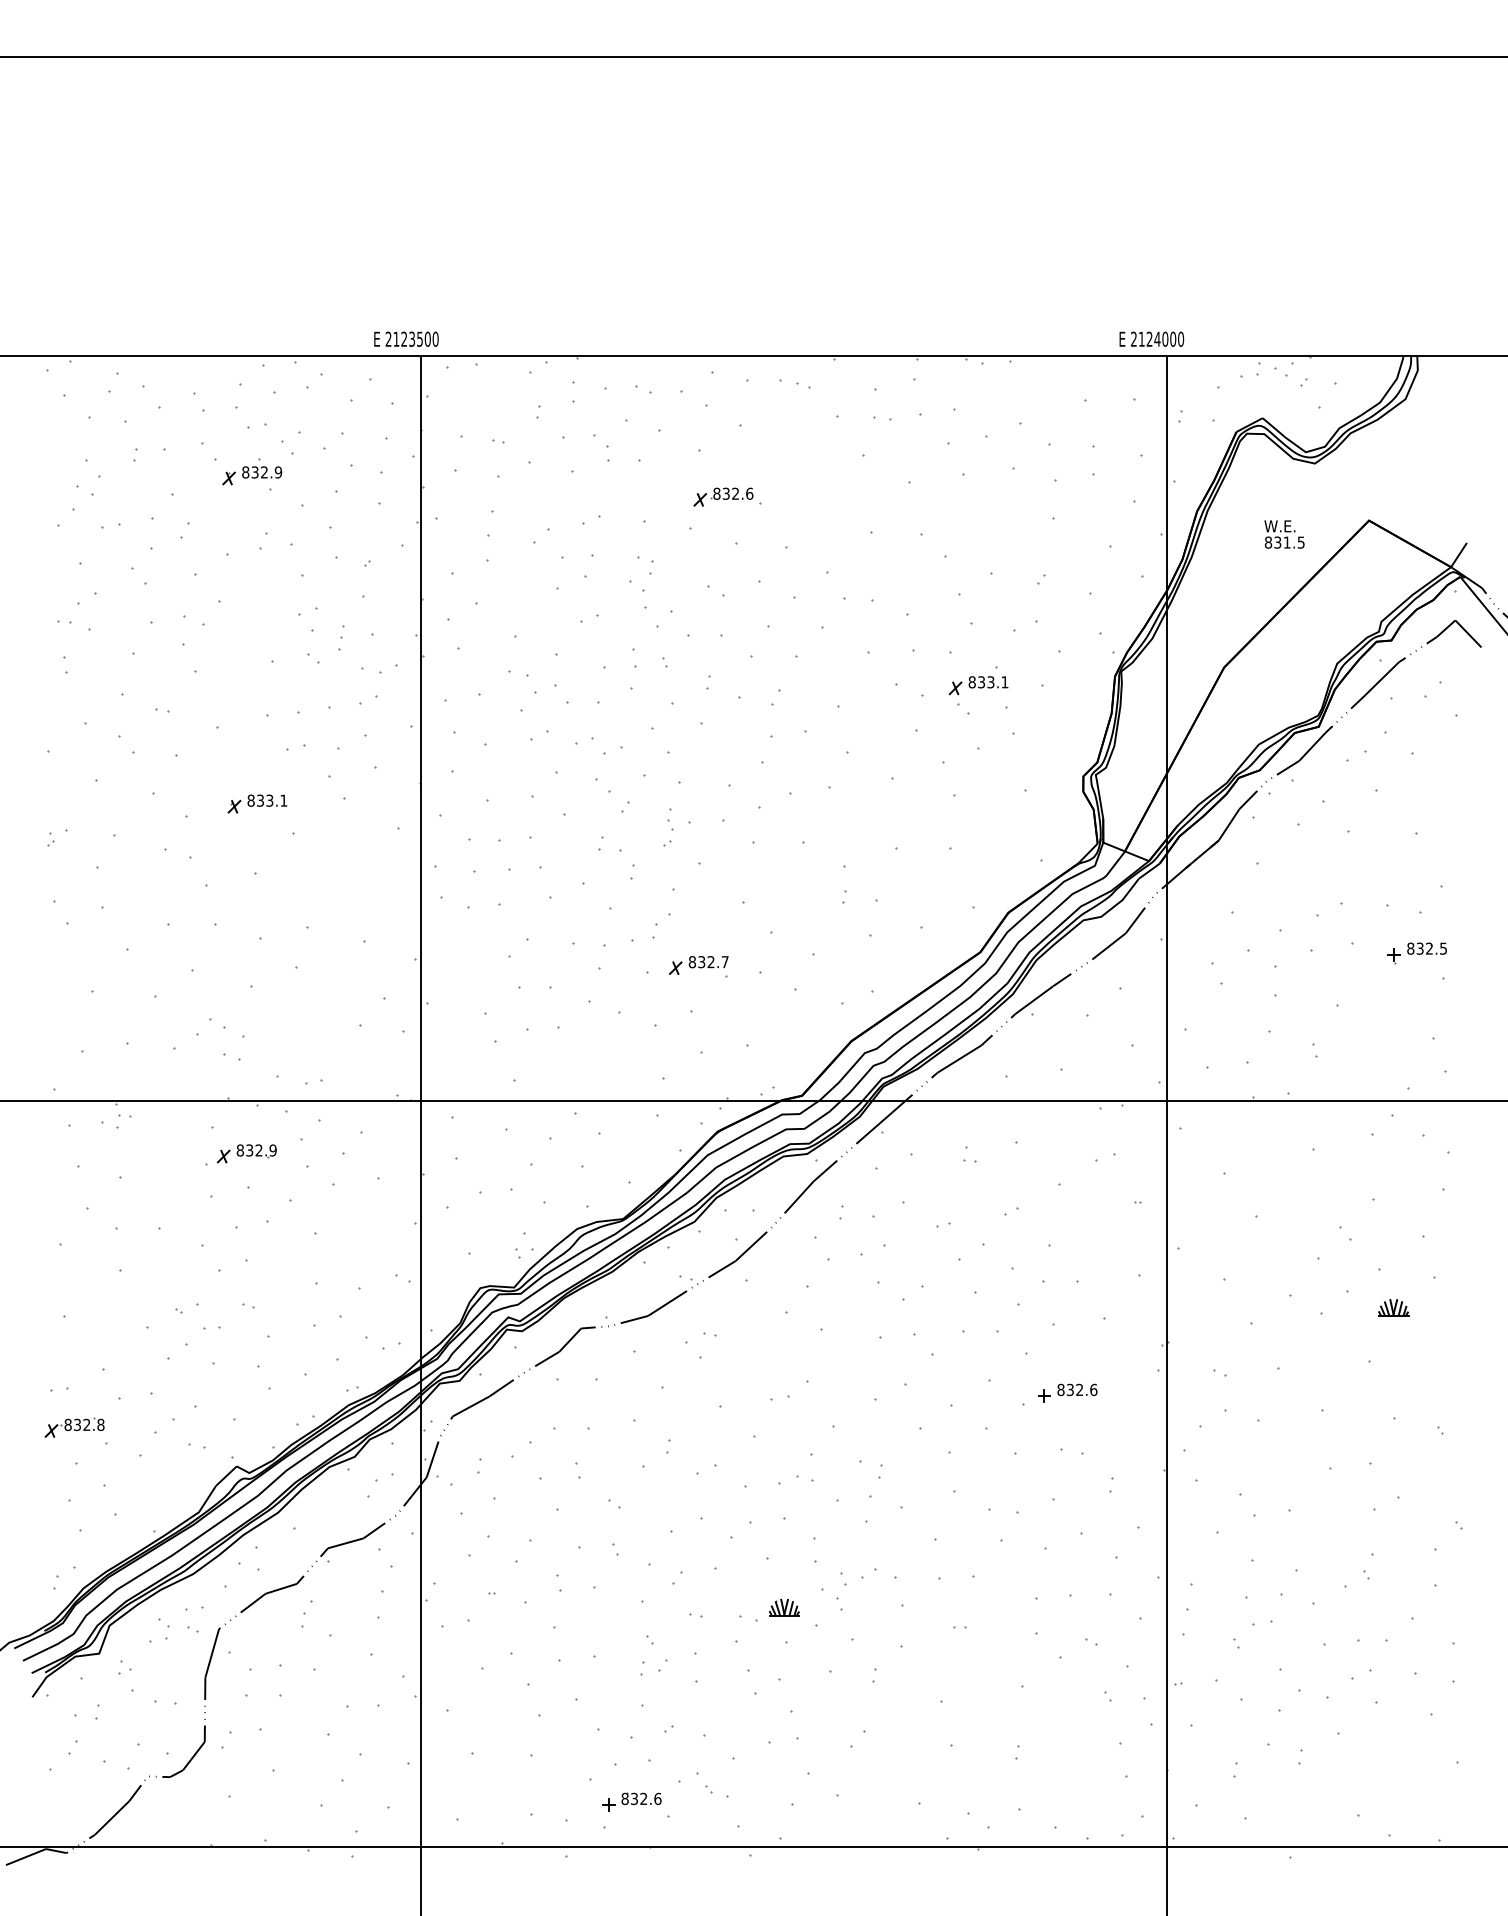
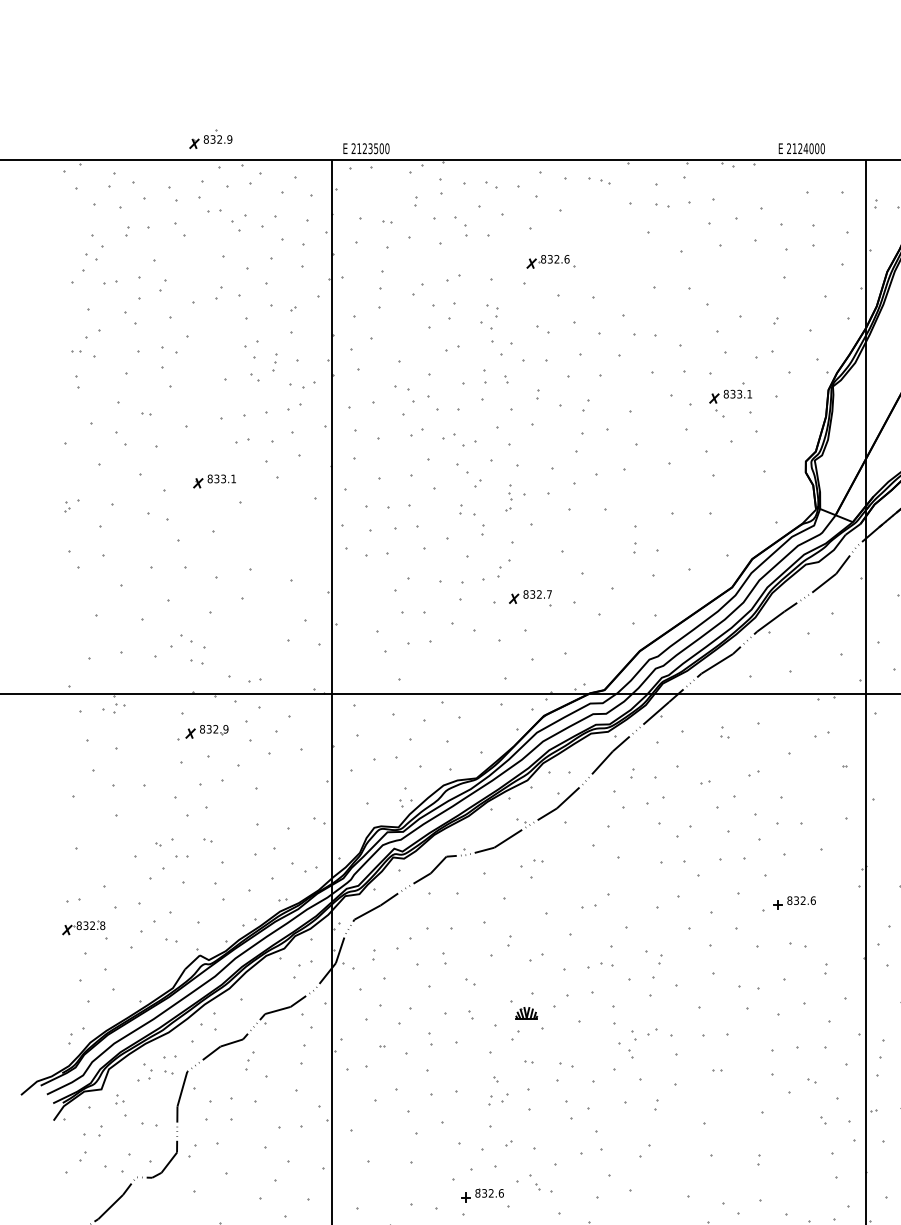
text: (406, 338) -> (366, 148), moved
text: (1151, 338) -> (801, 148), moved
part: (252, 471) -> (211, 138), moved
part: (784, 1607) -> (526, 1013), moved

